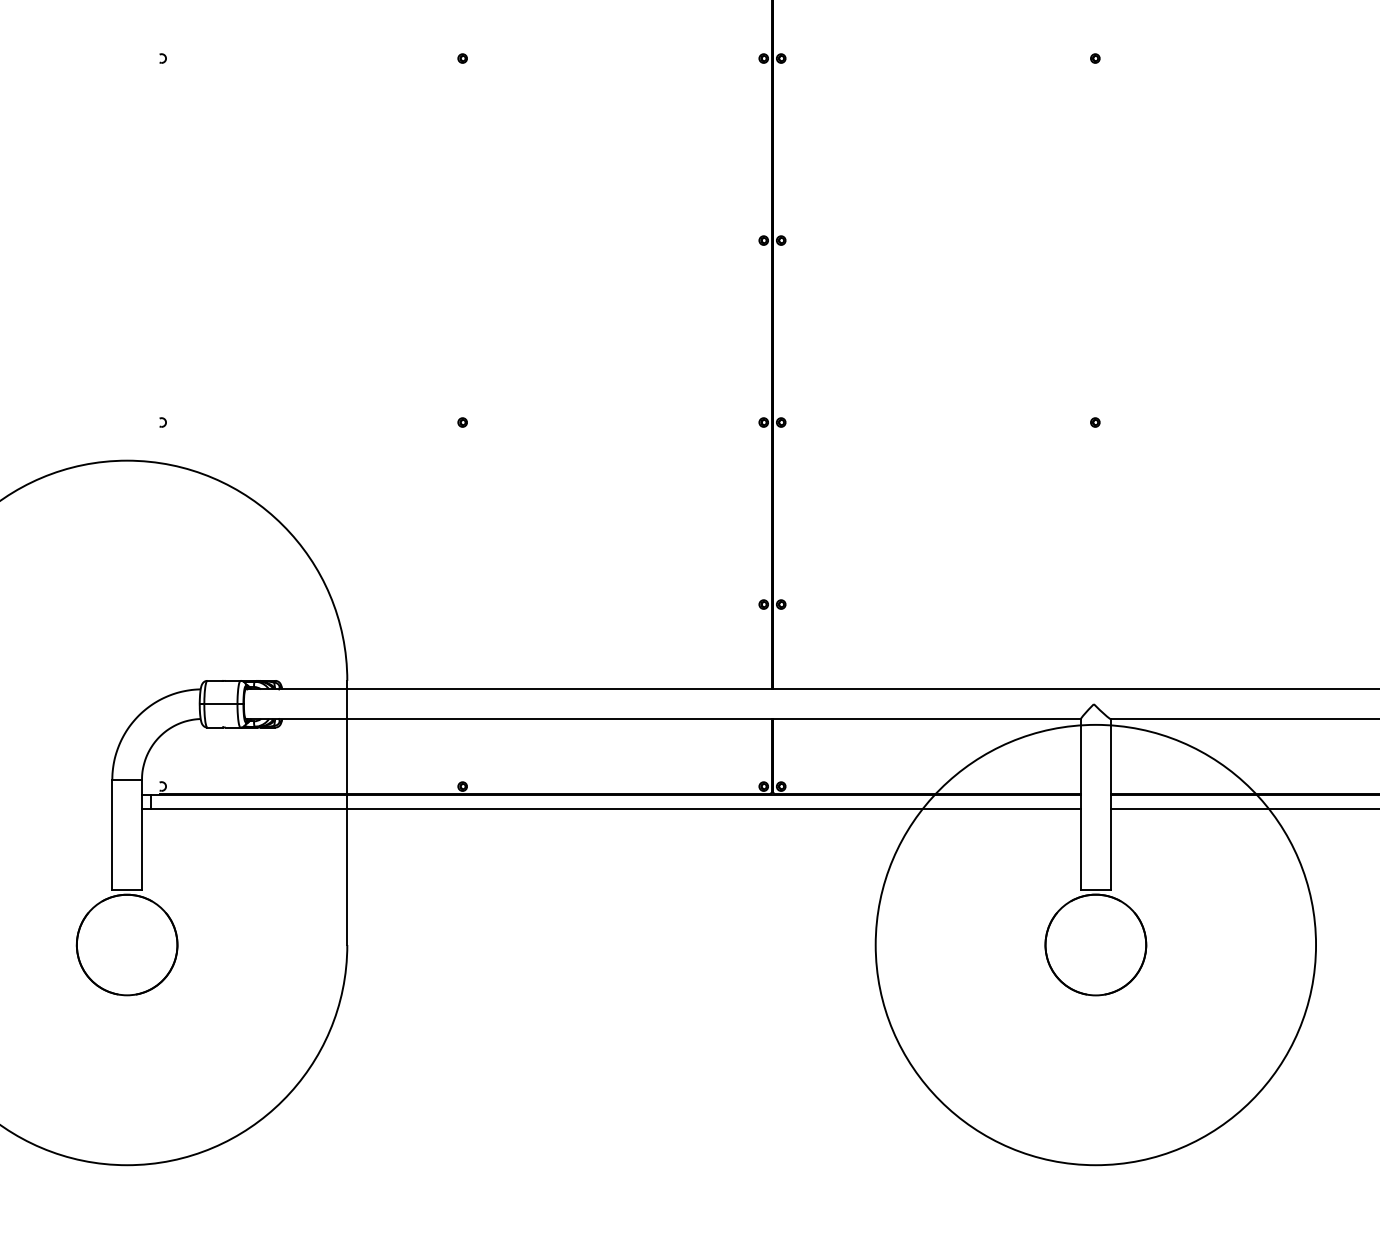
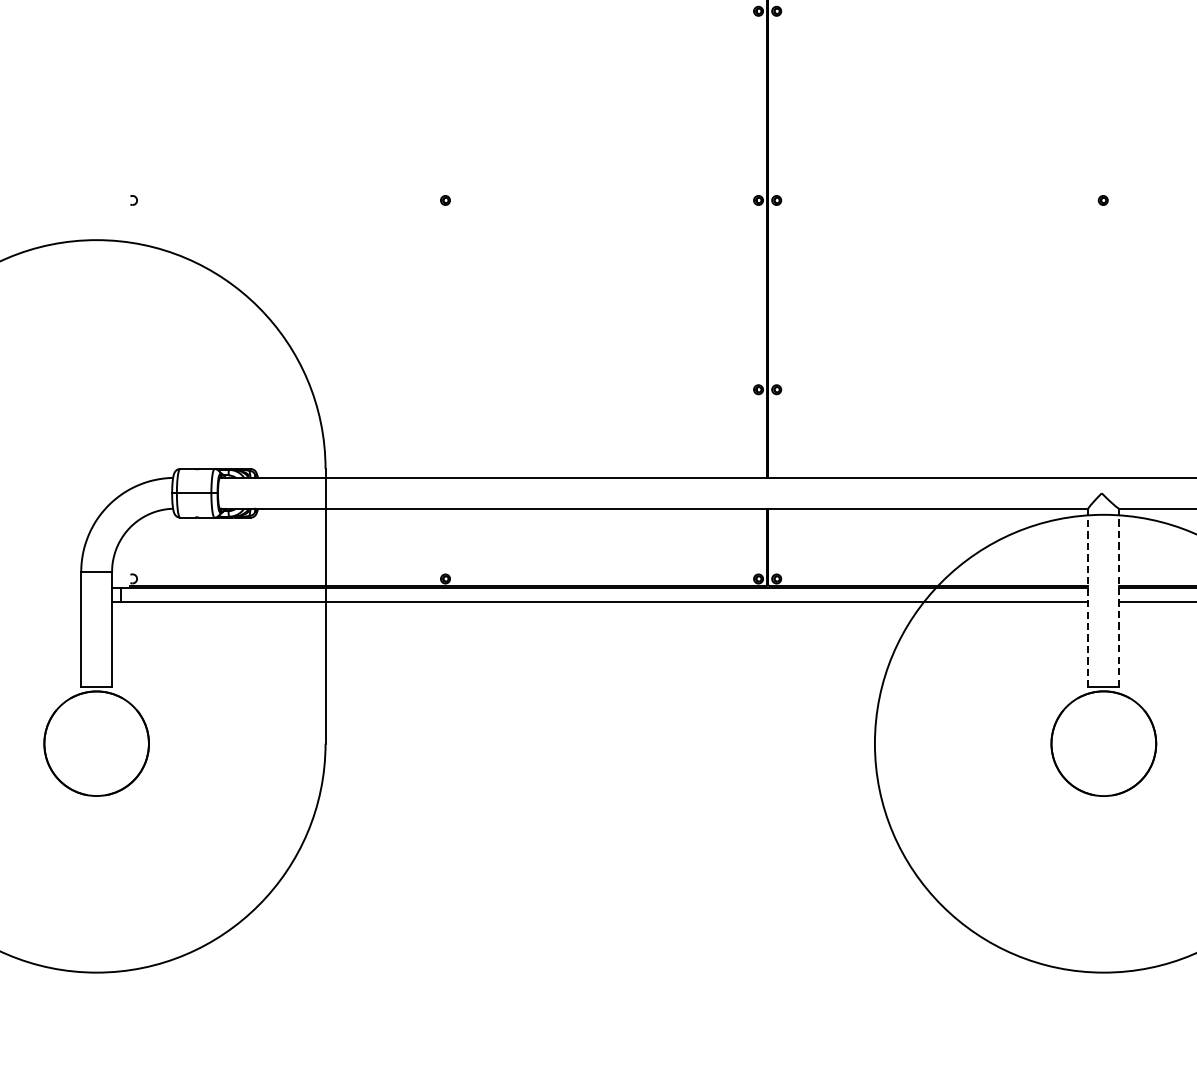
line: (1080, 804) -> (1087, 597), solid -> dashed
line: (1110, 804) -> (1119, 597), solid -> dashed

